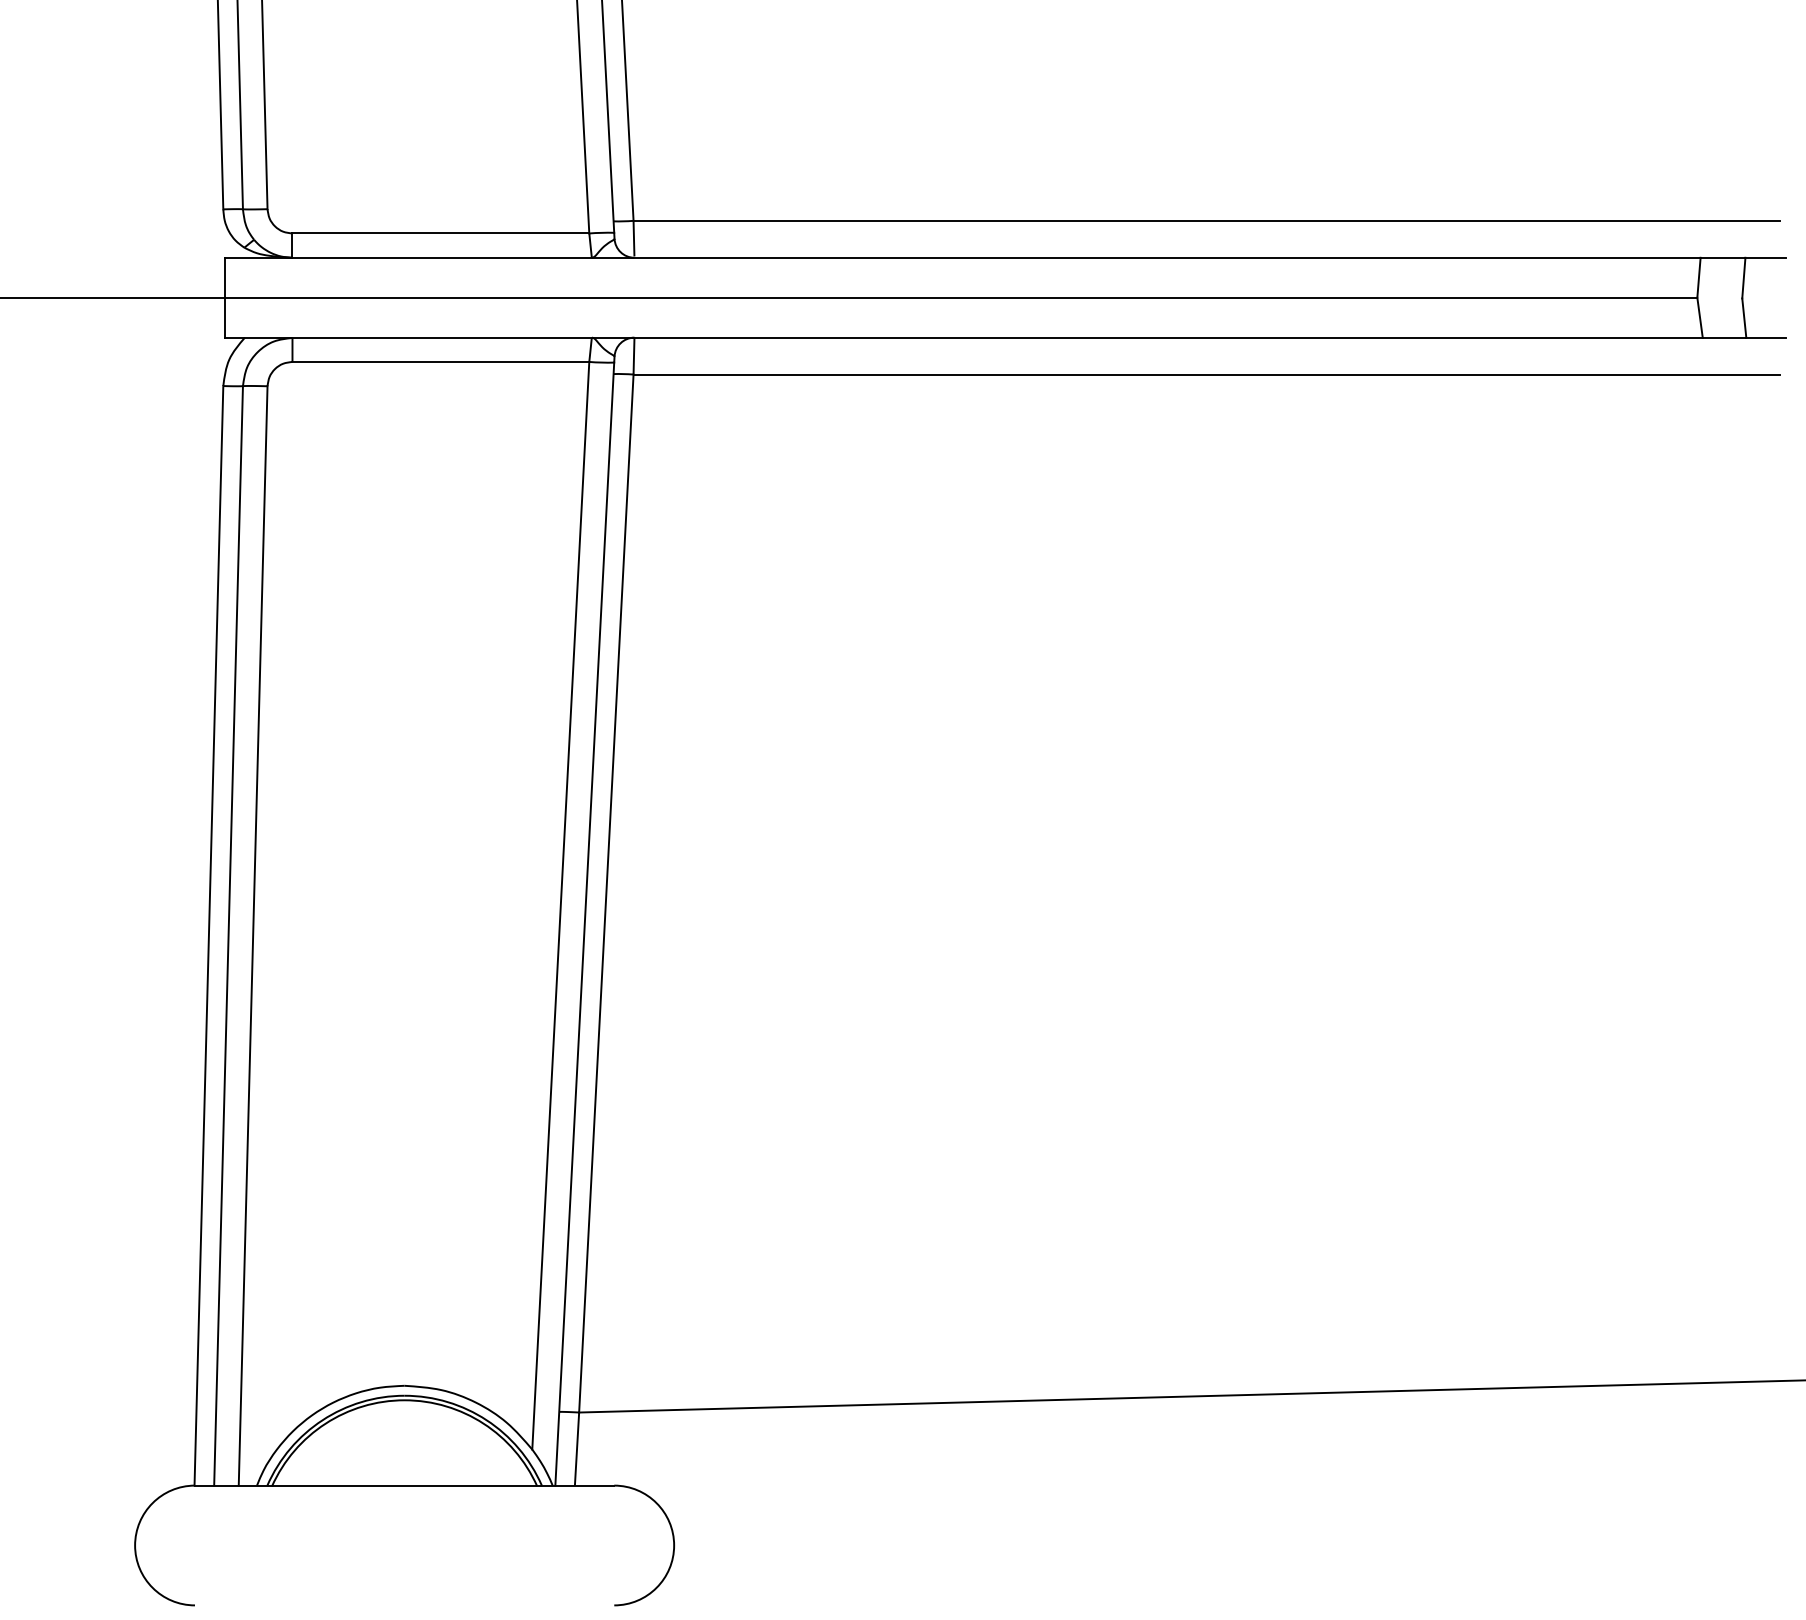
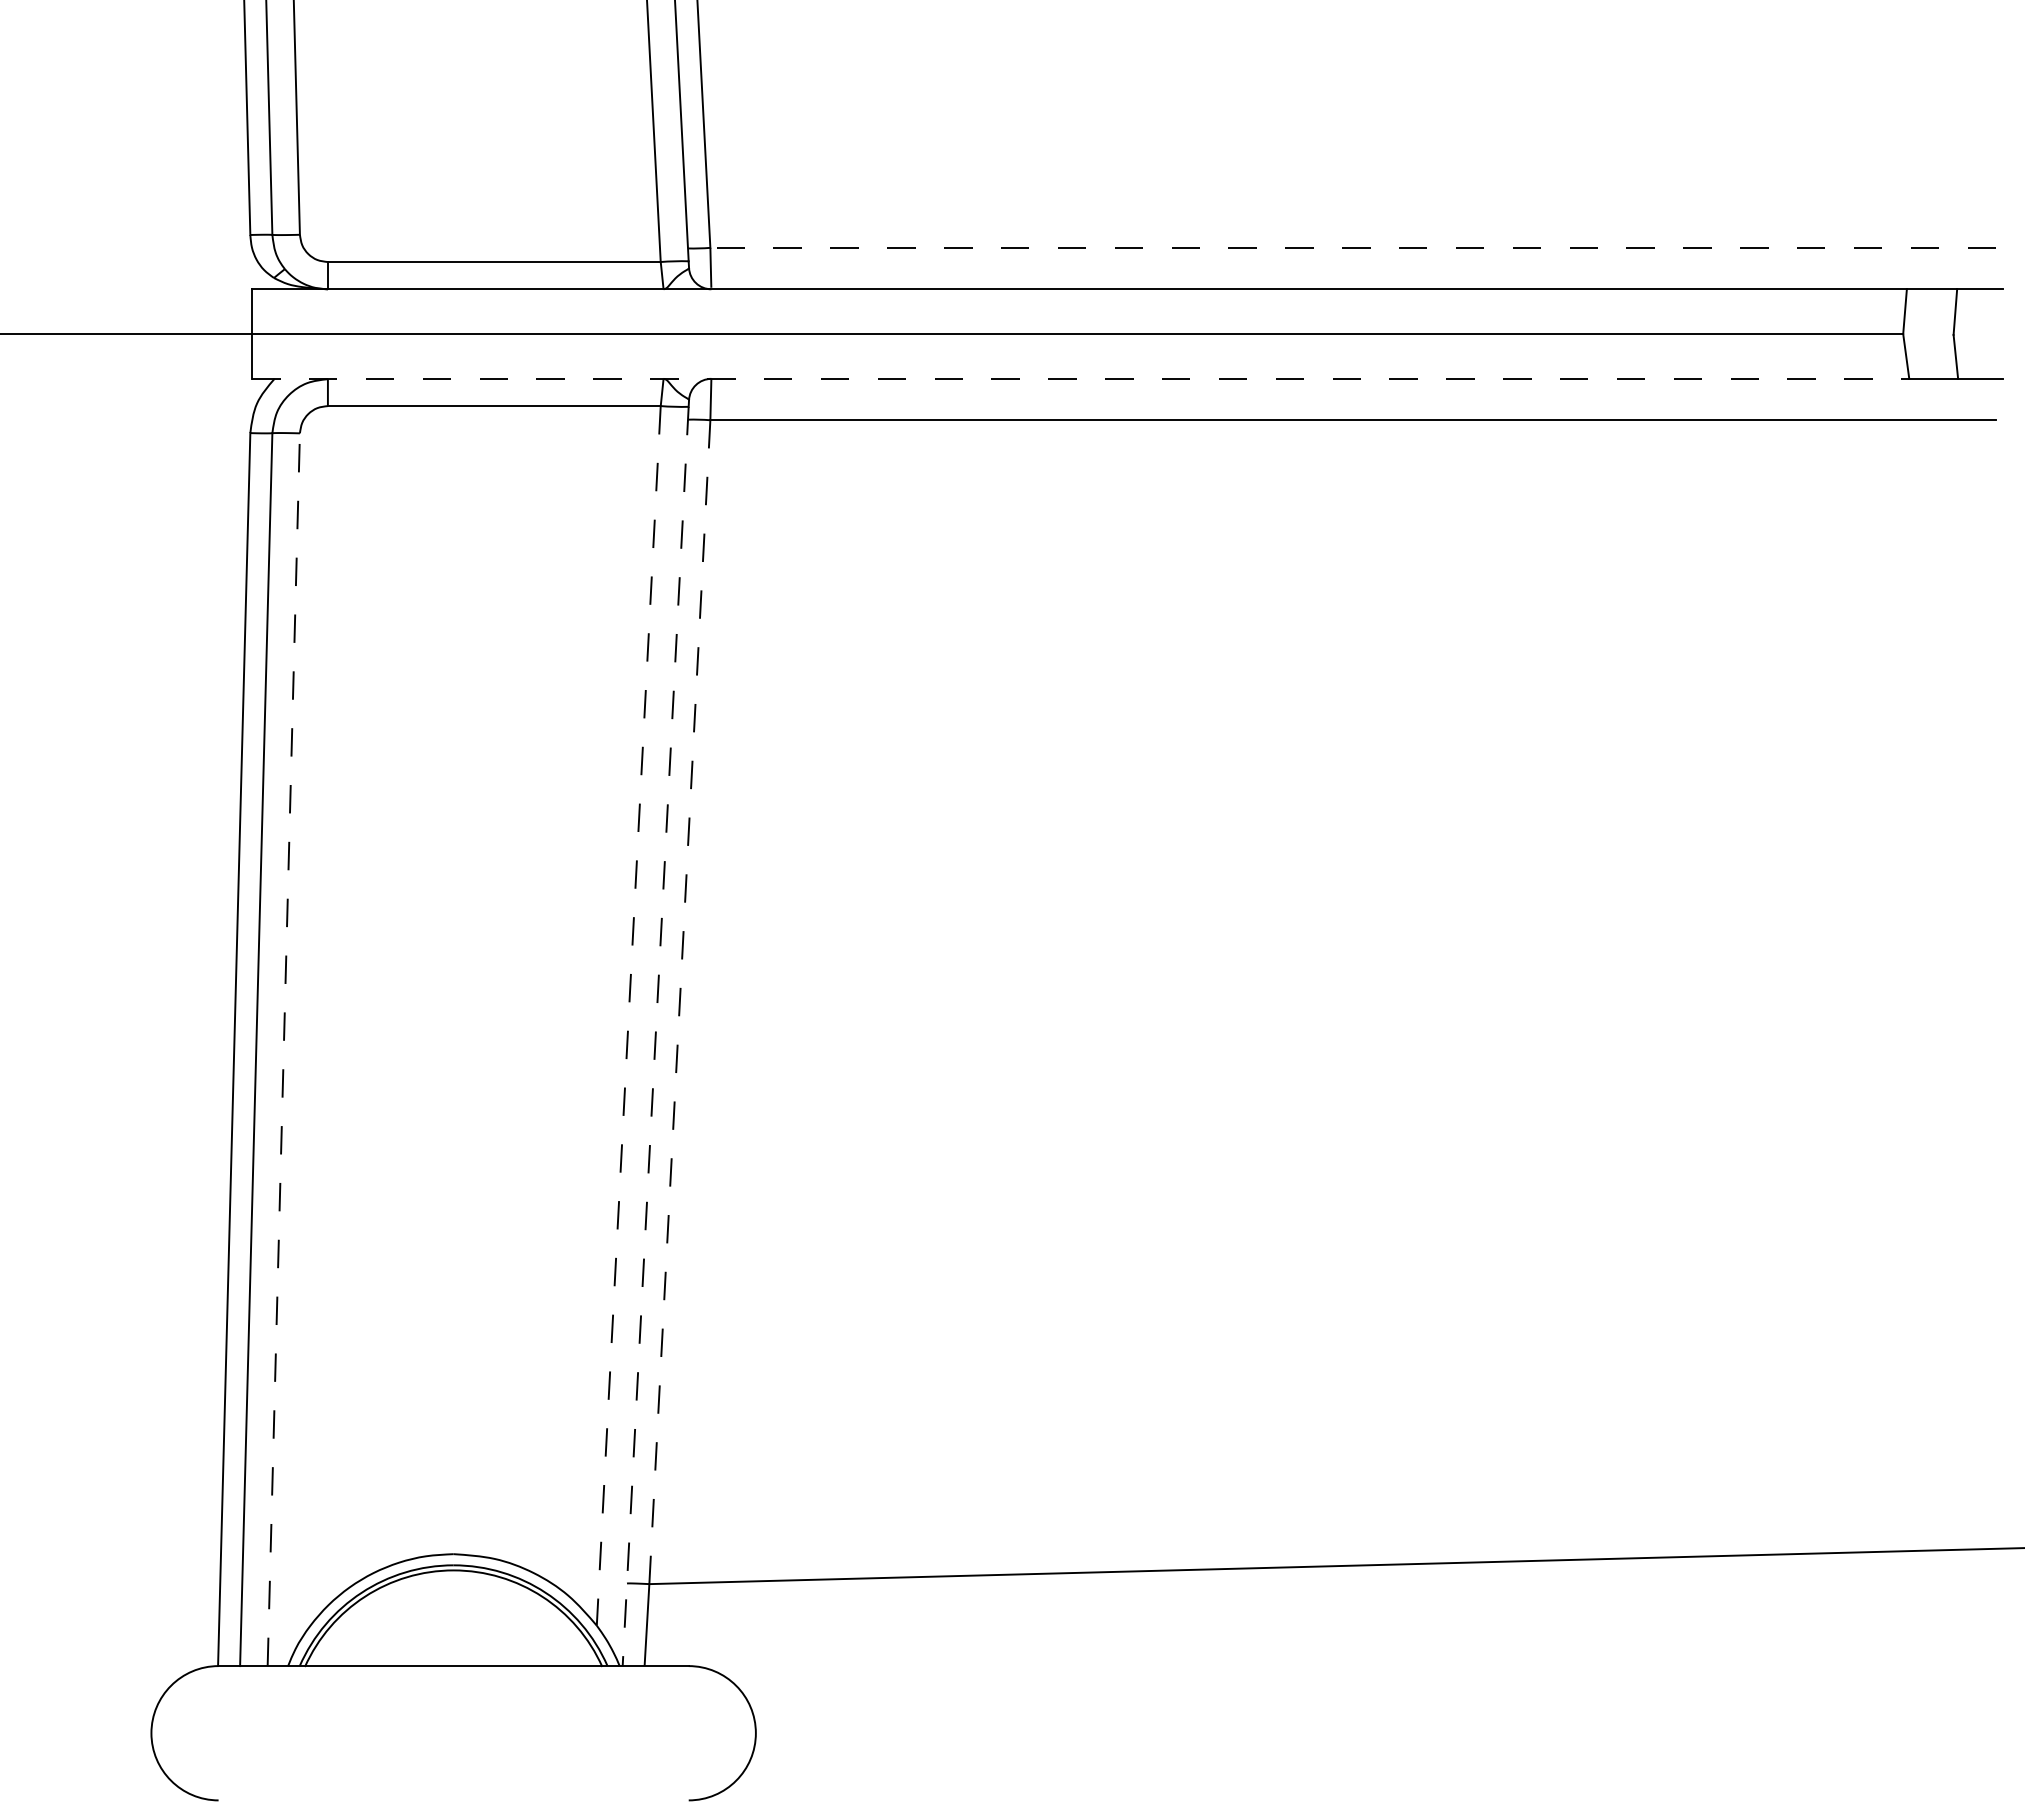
line: (1207, 220) -> (1353, 247), solid -> dashed
line: (963, 337) -> (1080, 378), solid -> dashed
line: (606, 893) -> (679, 1002), solid -> dashed
line: (560, 905) -> (628, 1015), solid -> dashed
line: (584, 924) -> (655, 1036), solid -> dashed
line: (252, 935) -> (283, 1049), solid -> dashed

